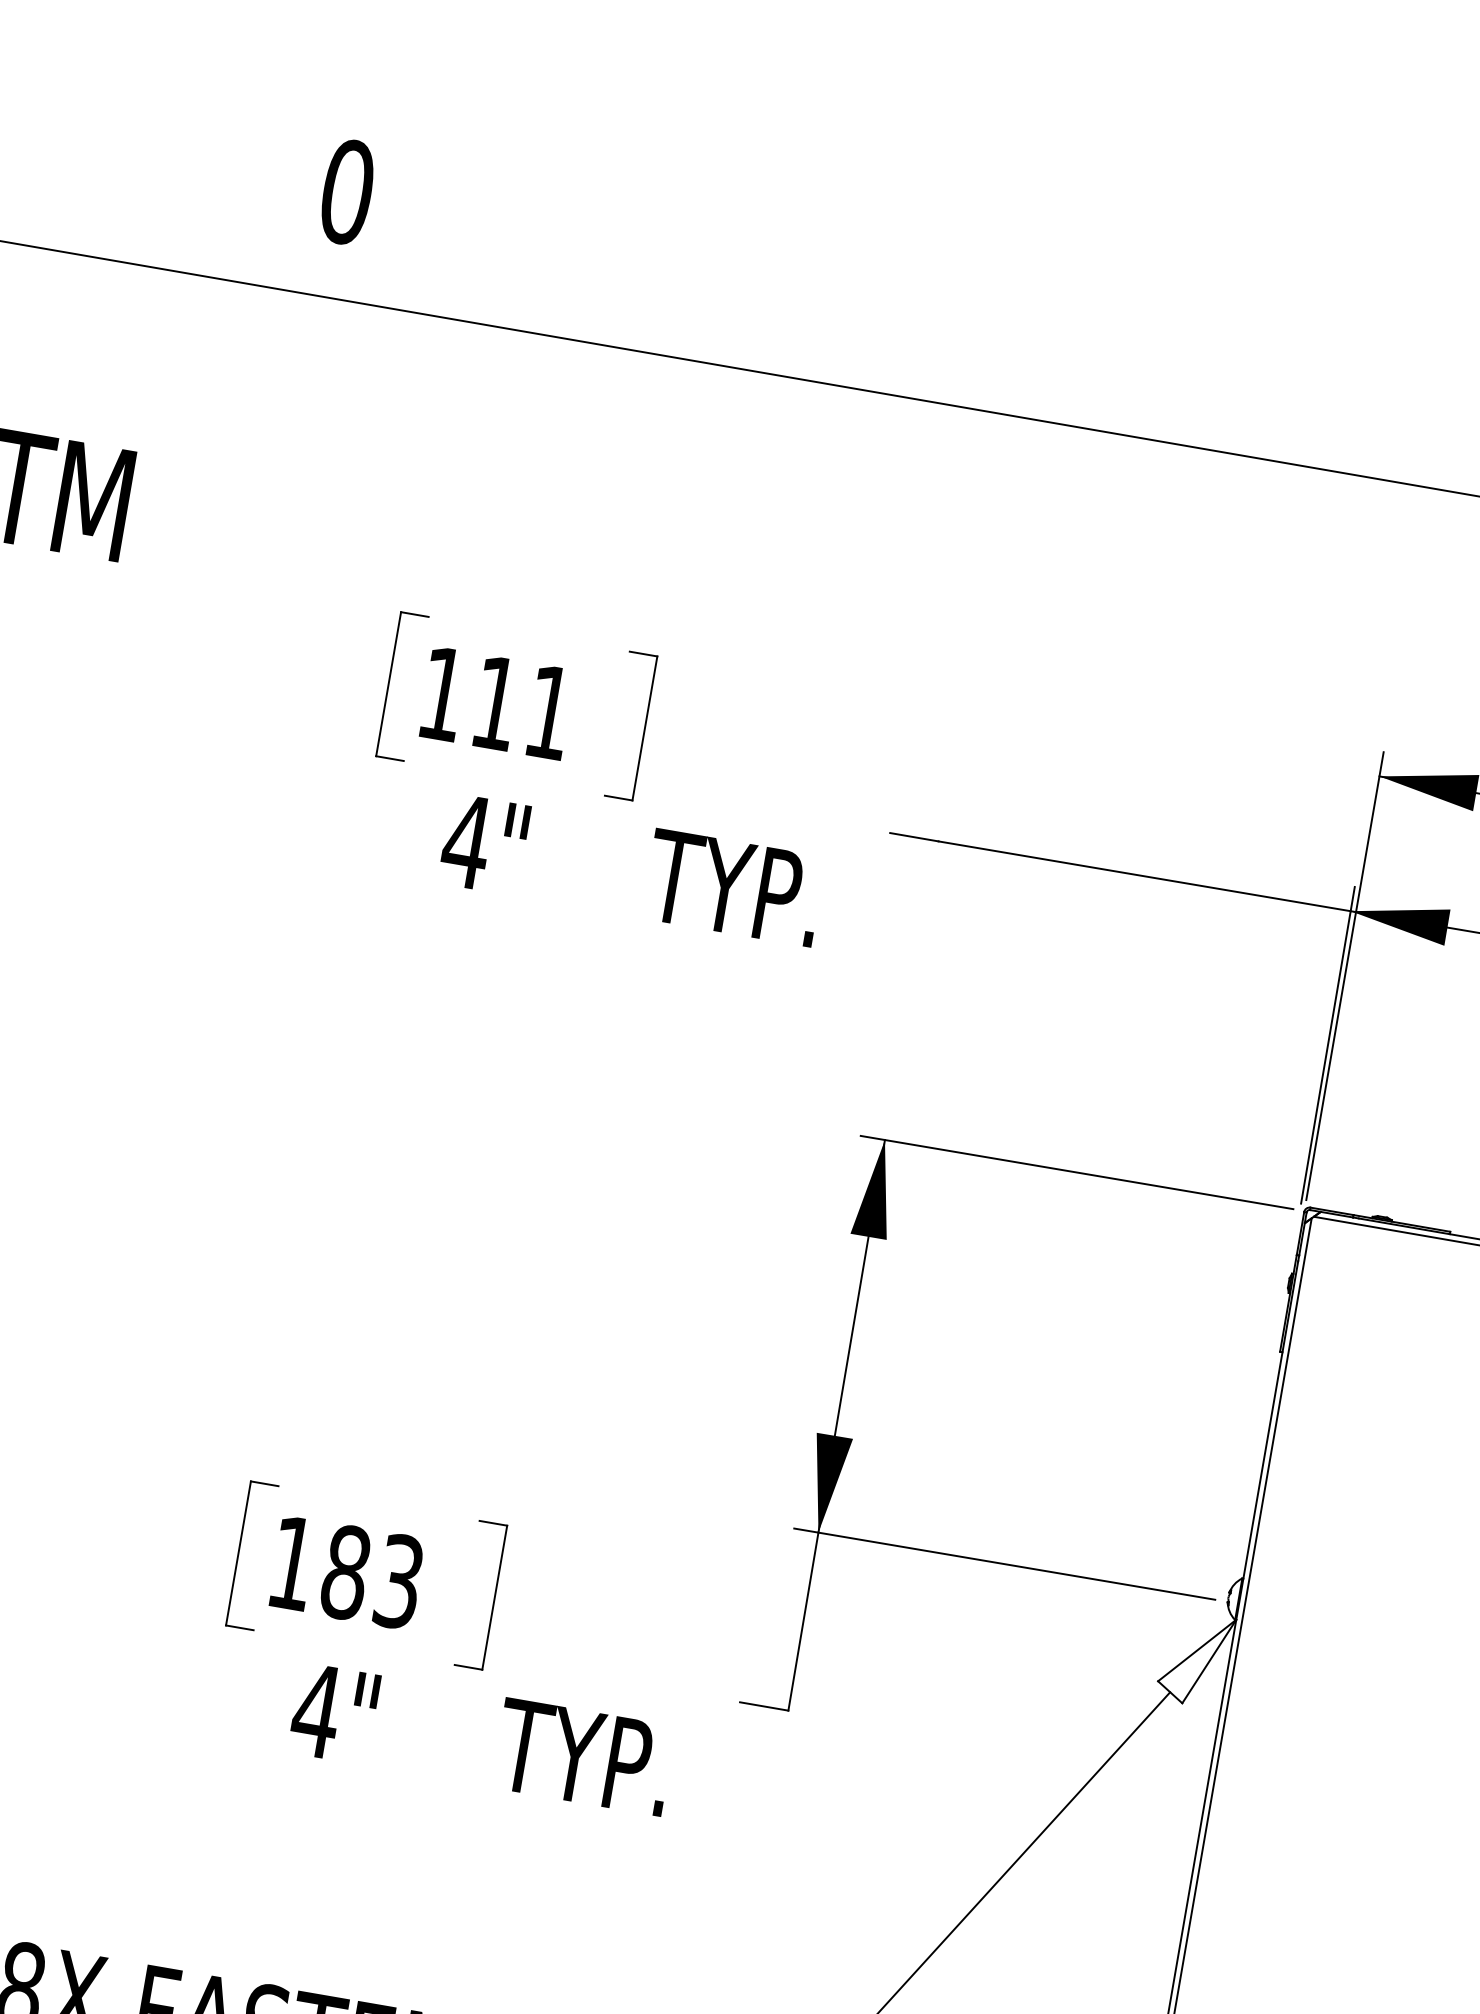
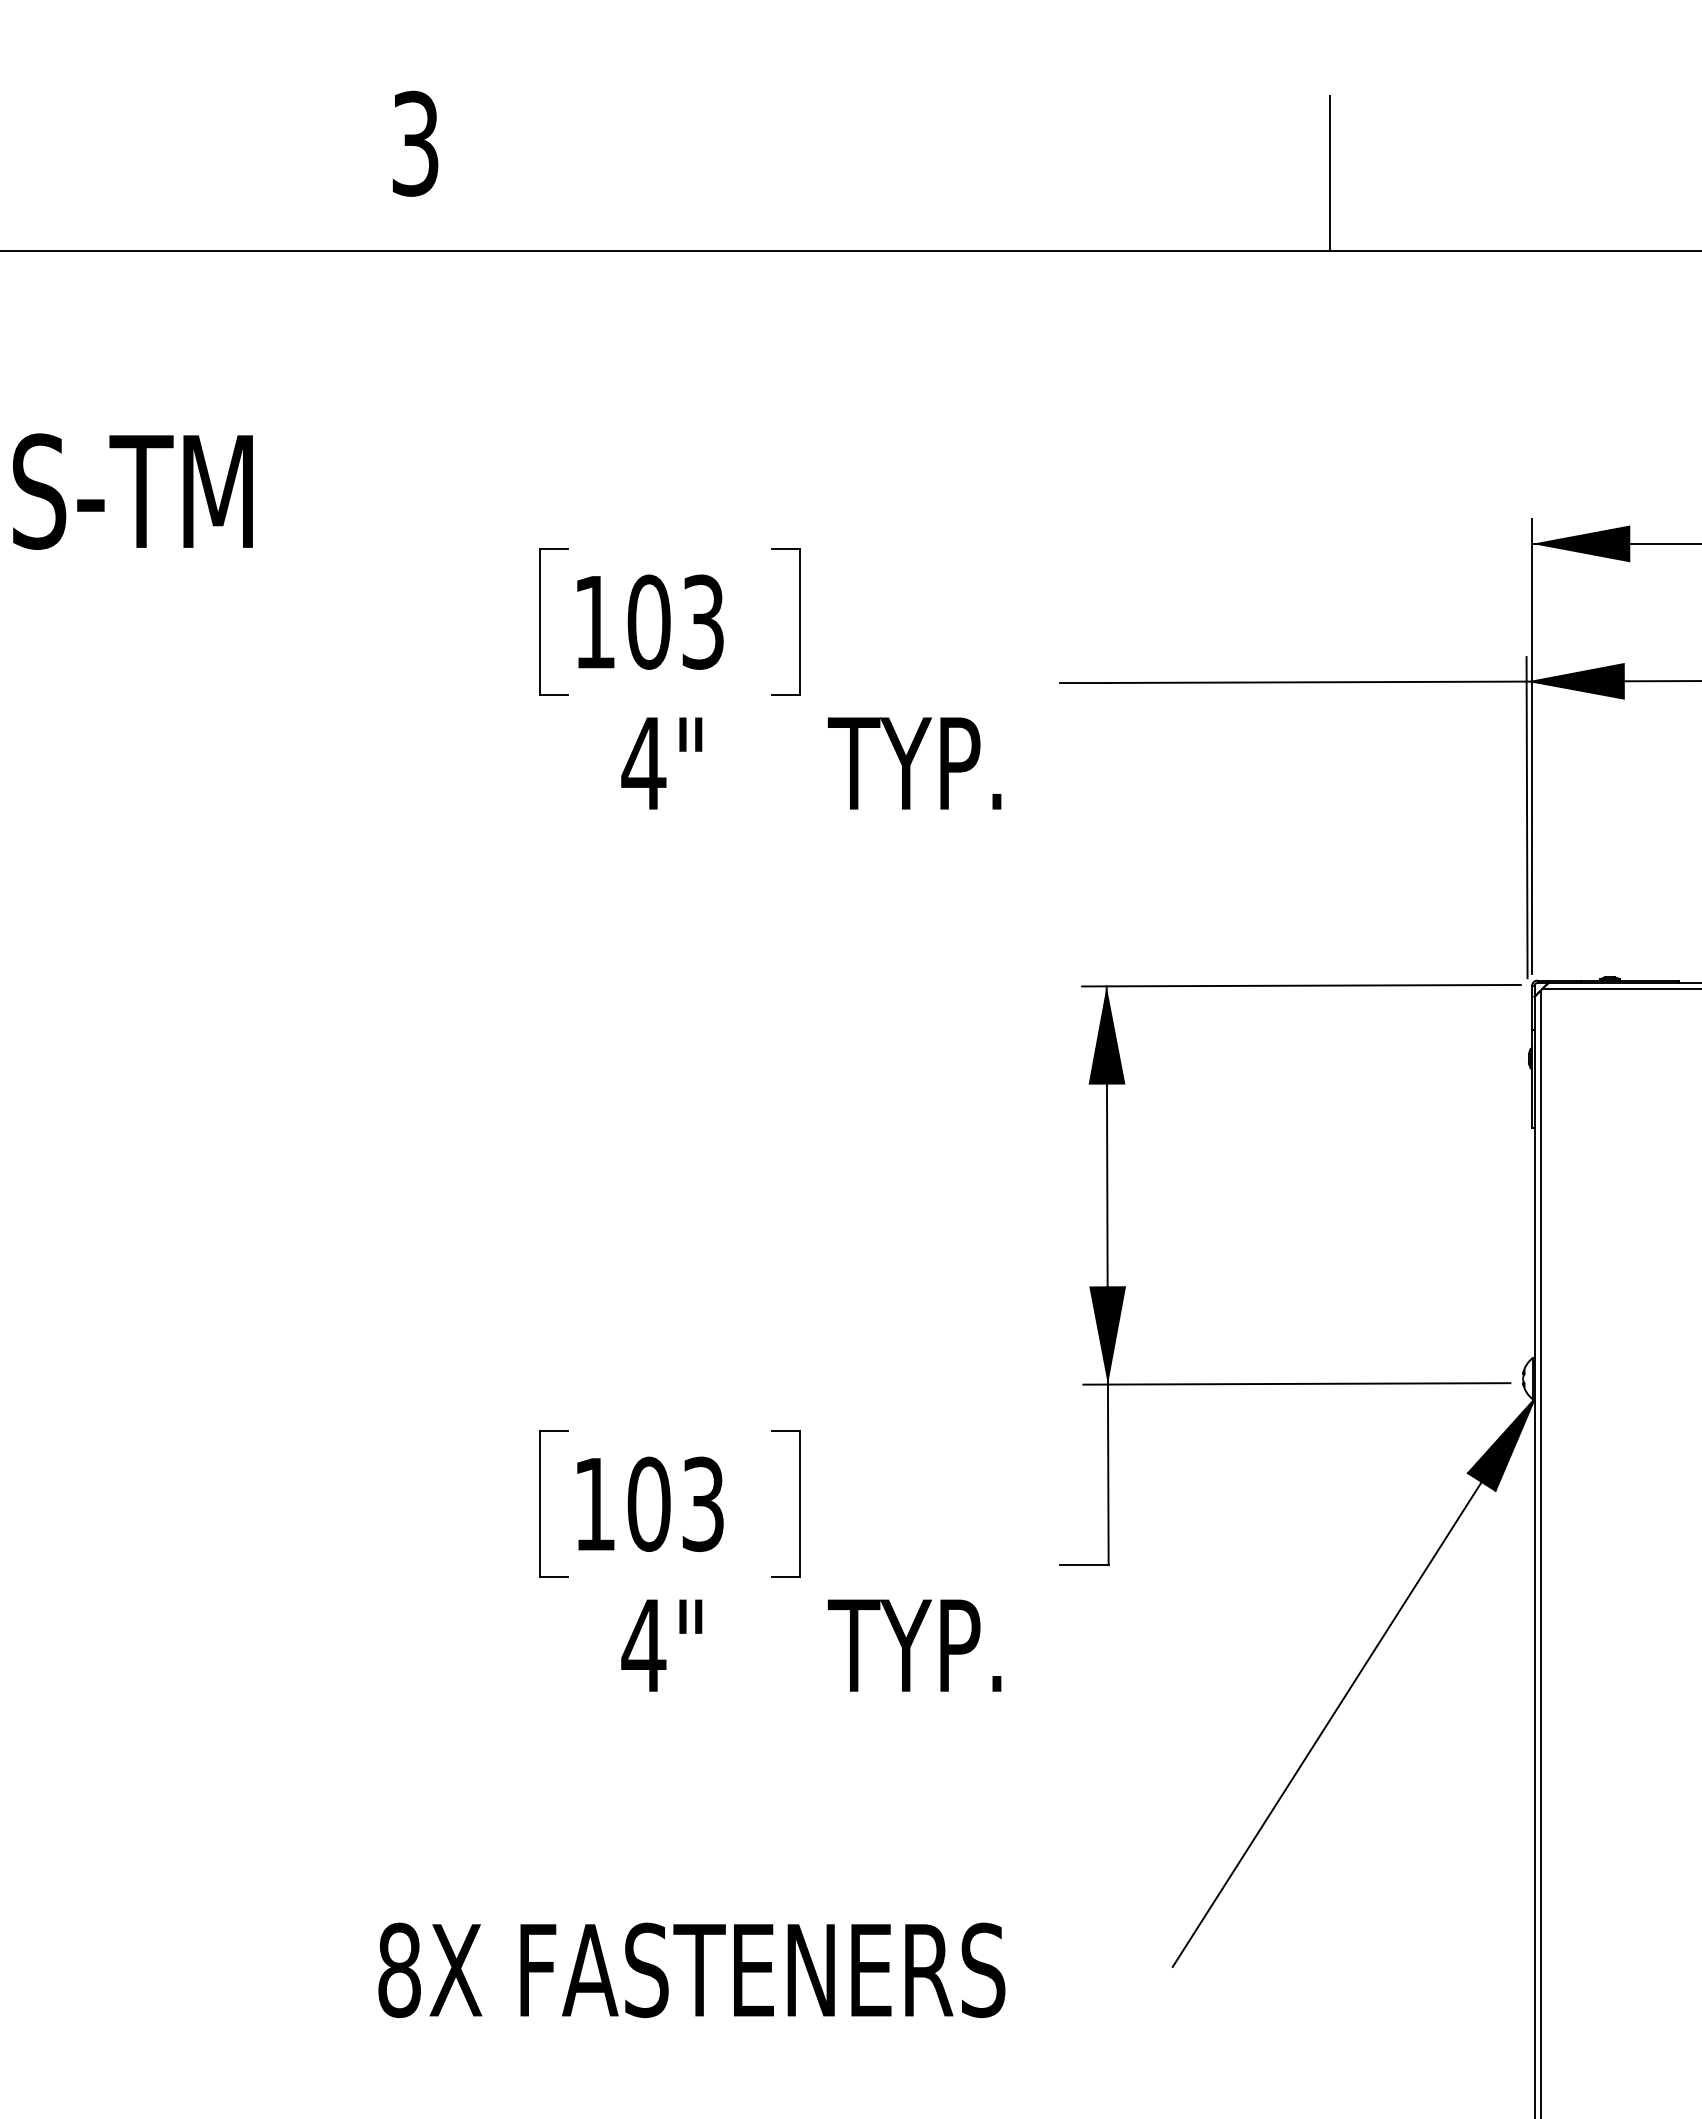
text: (347, 191) -> (415, 143), 0 -> 3
line: (1243, 377) -> (1330, 173), added
text: (522, 707) -> (675, 621), 111 -> 103
text: (345, 1572) -> (648, 1504), 183 -> 103
fill: (1195, 1658) -> (1500, 1444), added

